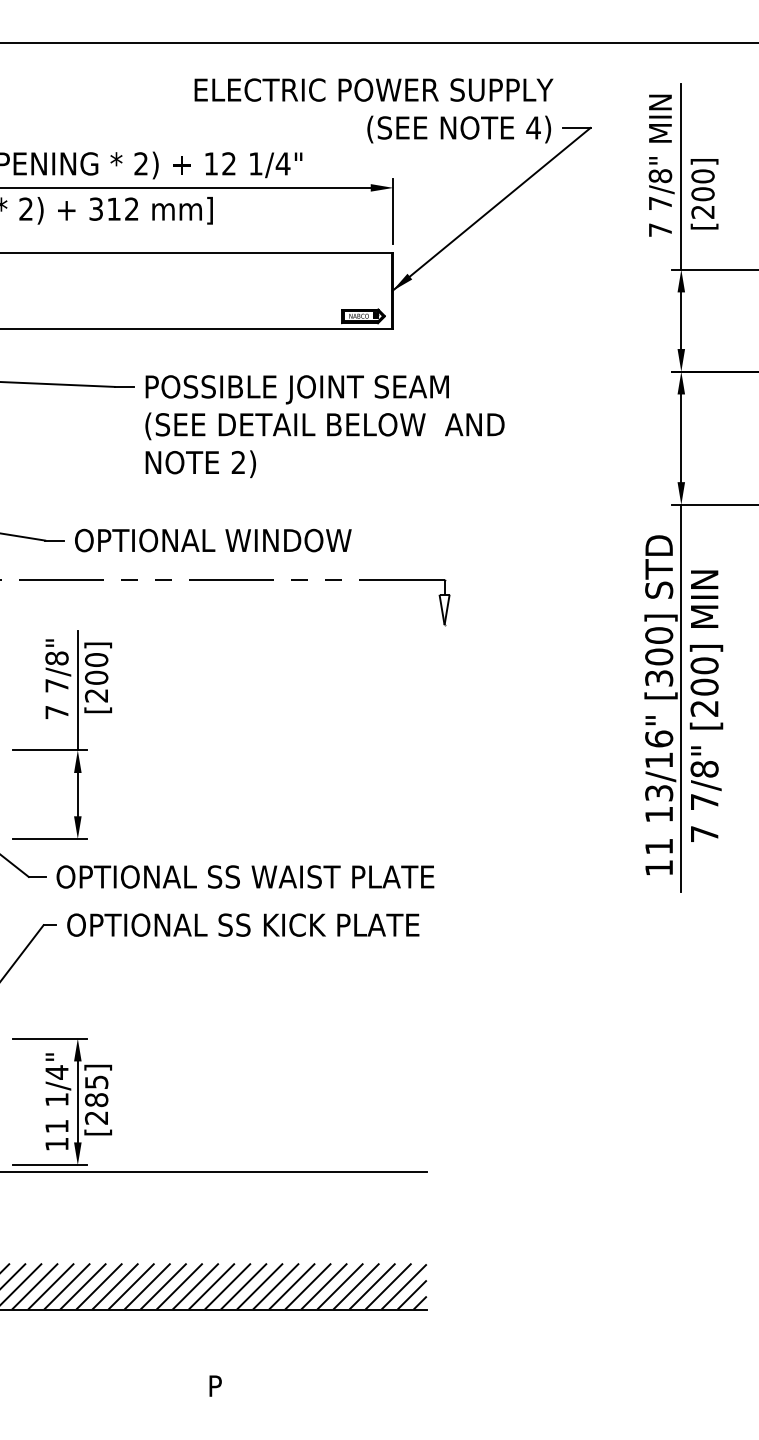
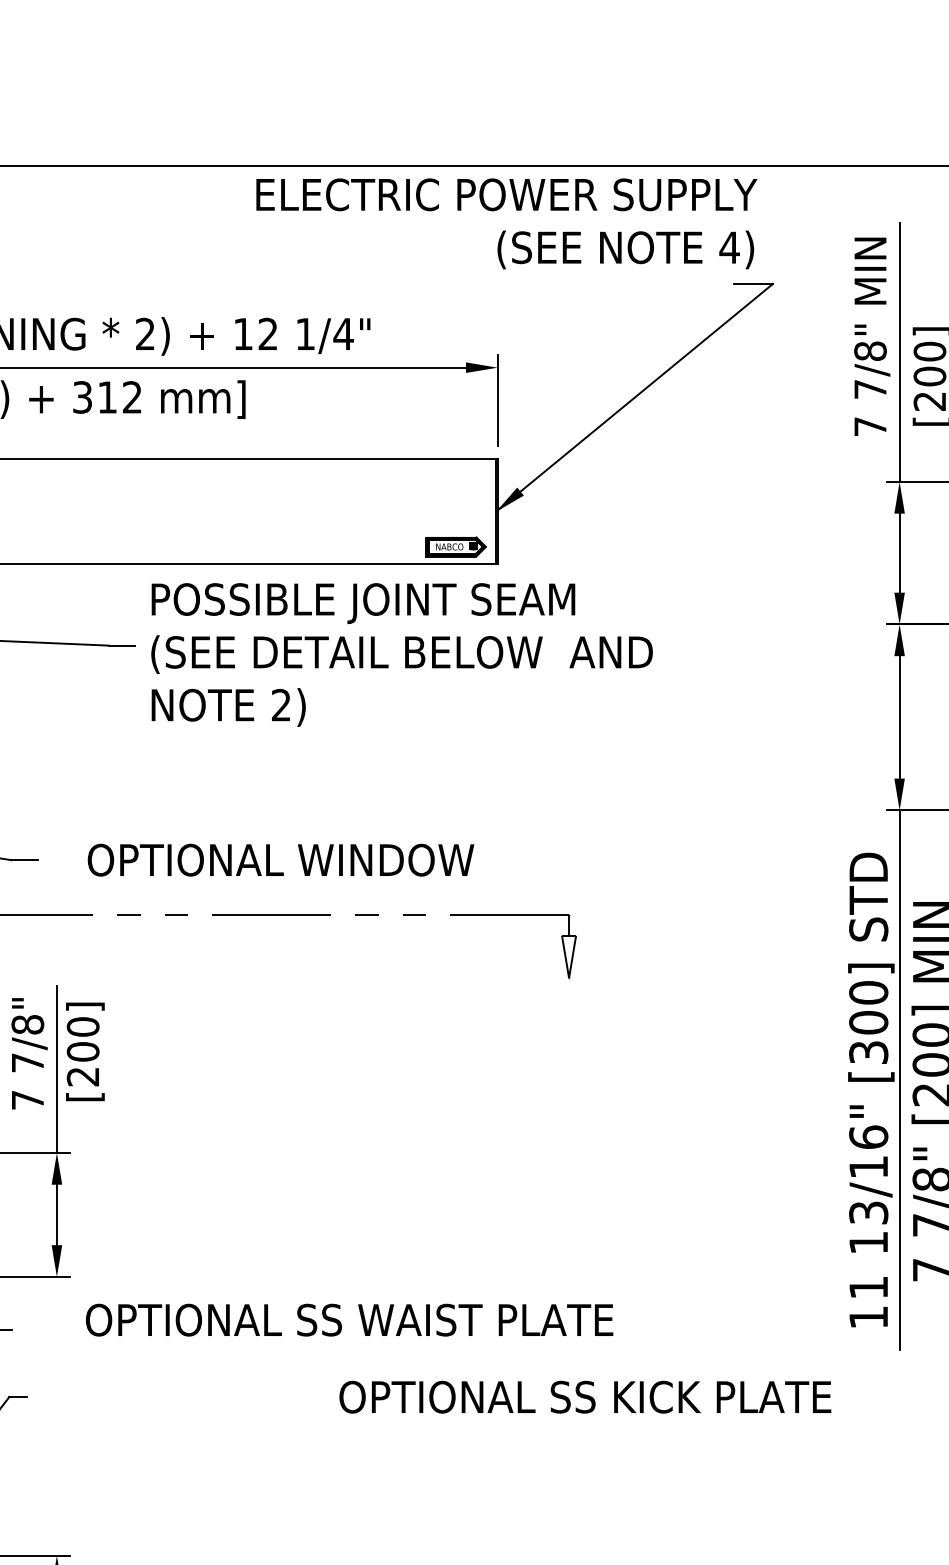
text: (373, 110) -> (506, 223), moved
text: (324, 426) -> (401, 654), moved
text: (213, 540) -> (281, 860), moved
text: (245, 876) -> (349, 1319), moved
text: (243, 924) -> (585, 1396), moved

